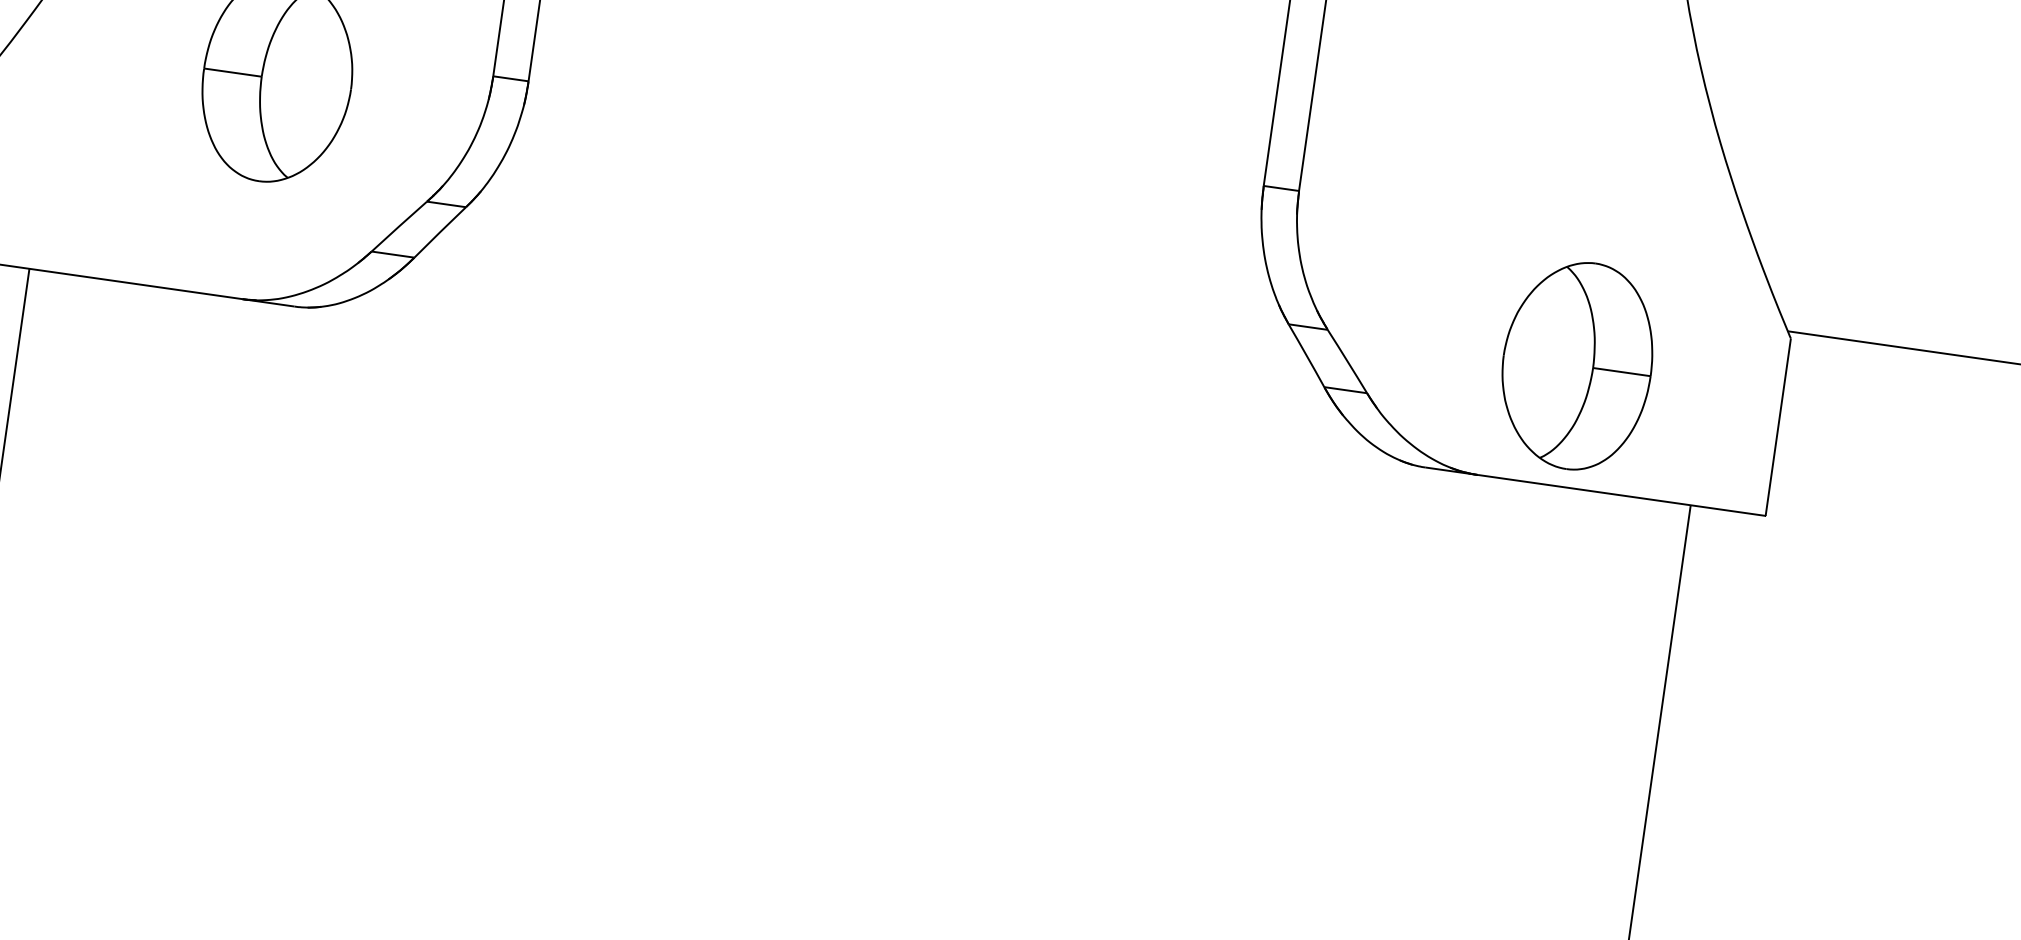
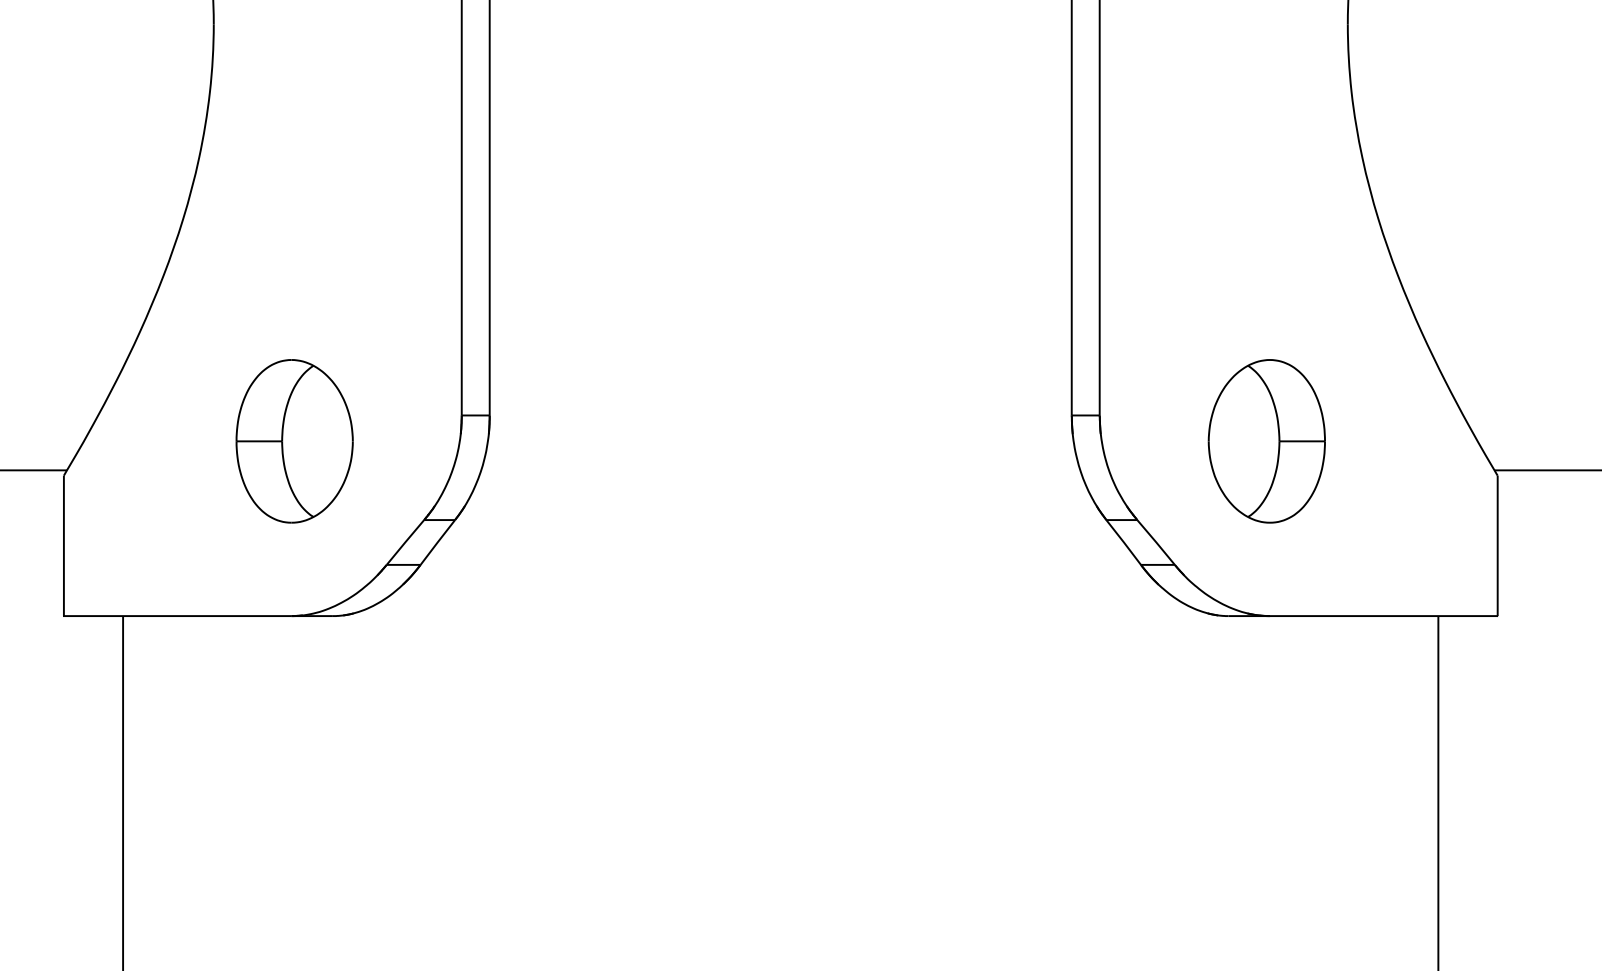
part: (1576, 365) -> (1266, 441), moved

